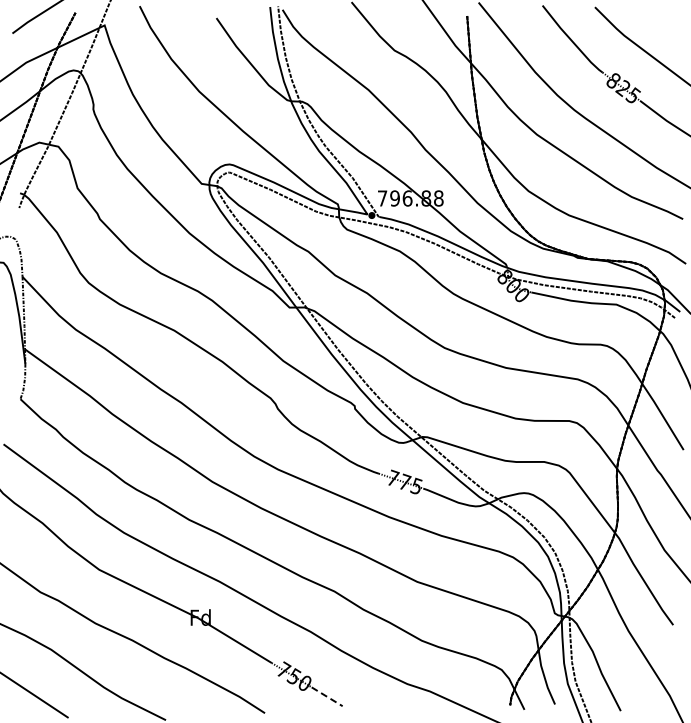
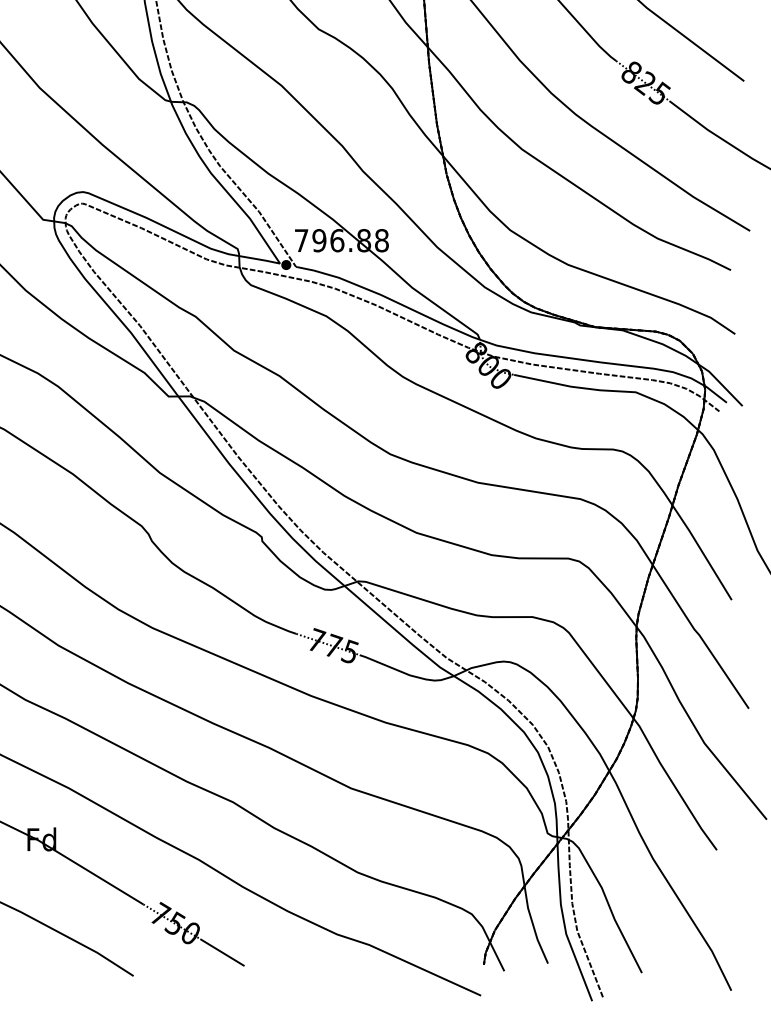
line: (327, 697) -> (222, 953), dashed -> solid

